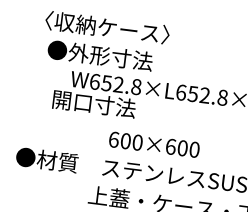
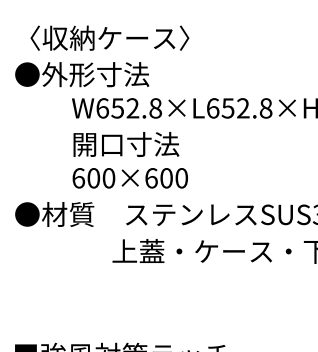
text: (100, 55) -> (82, 74), moved
text: (94, 104) -> (126, 144), moved
text: (153, 144) -> (129, 178), moved

